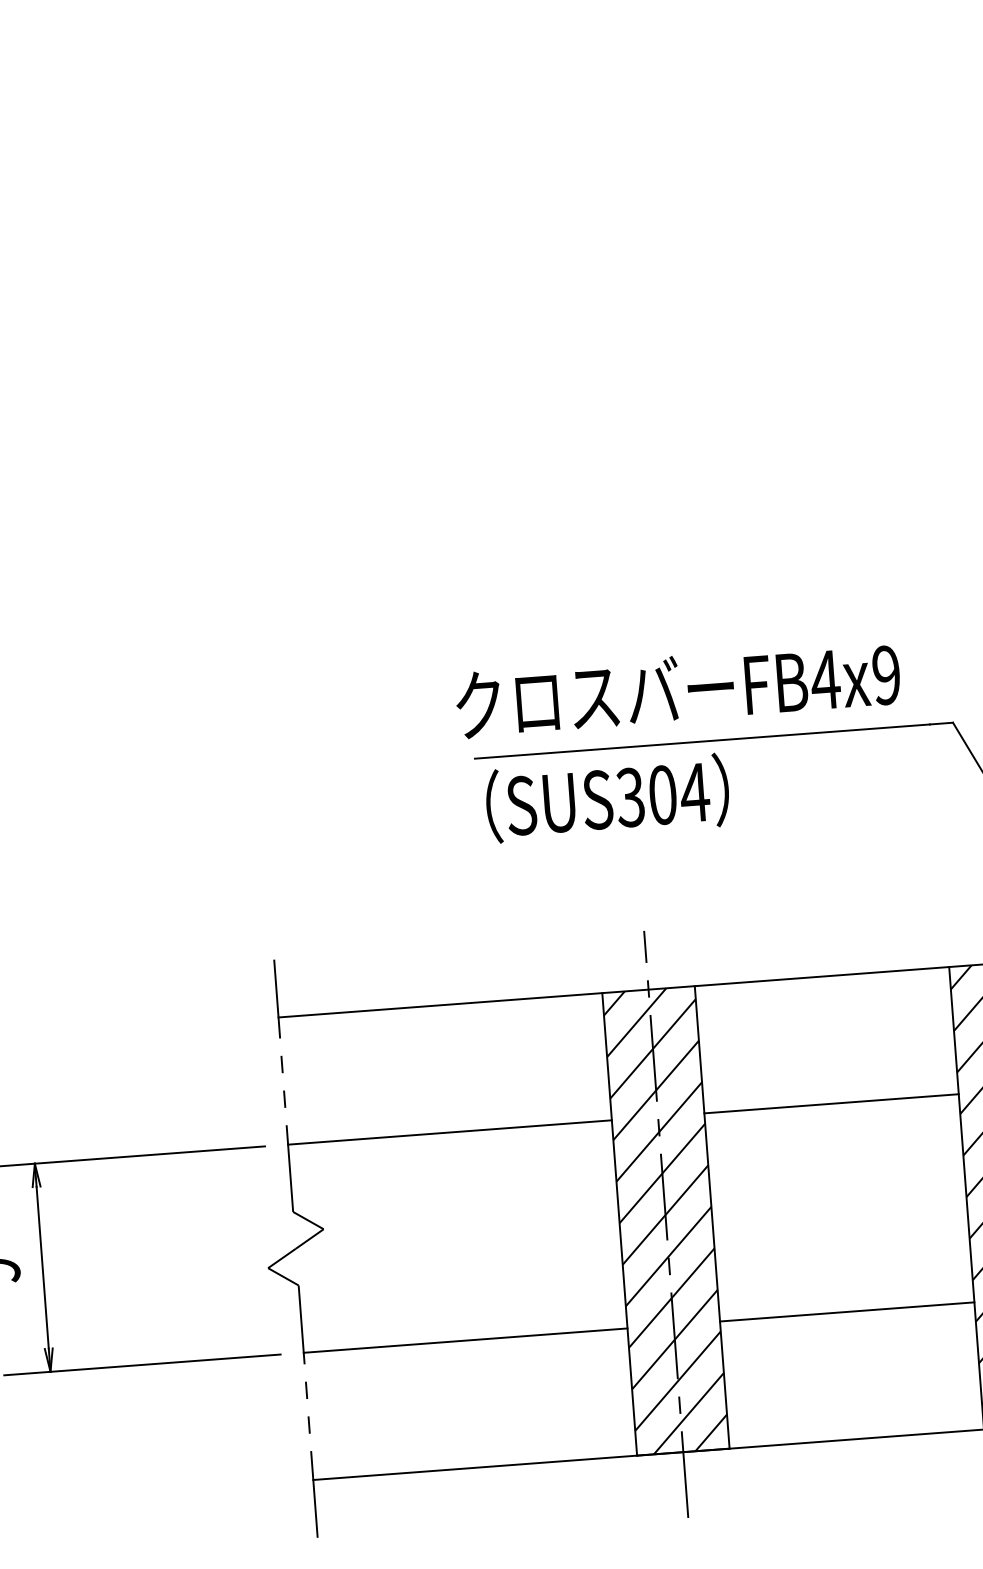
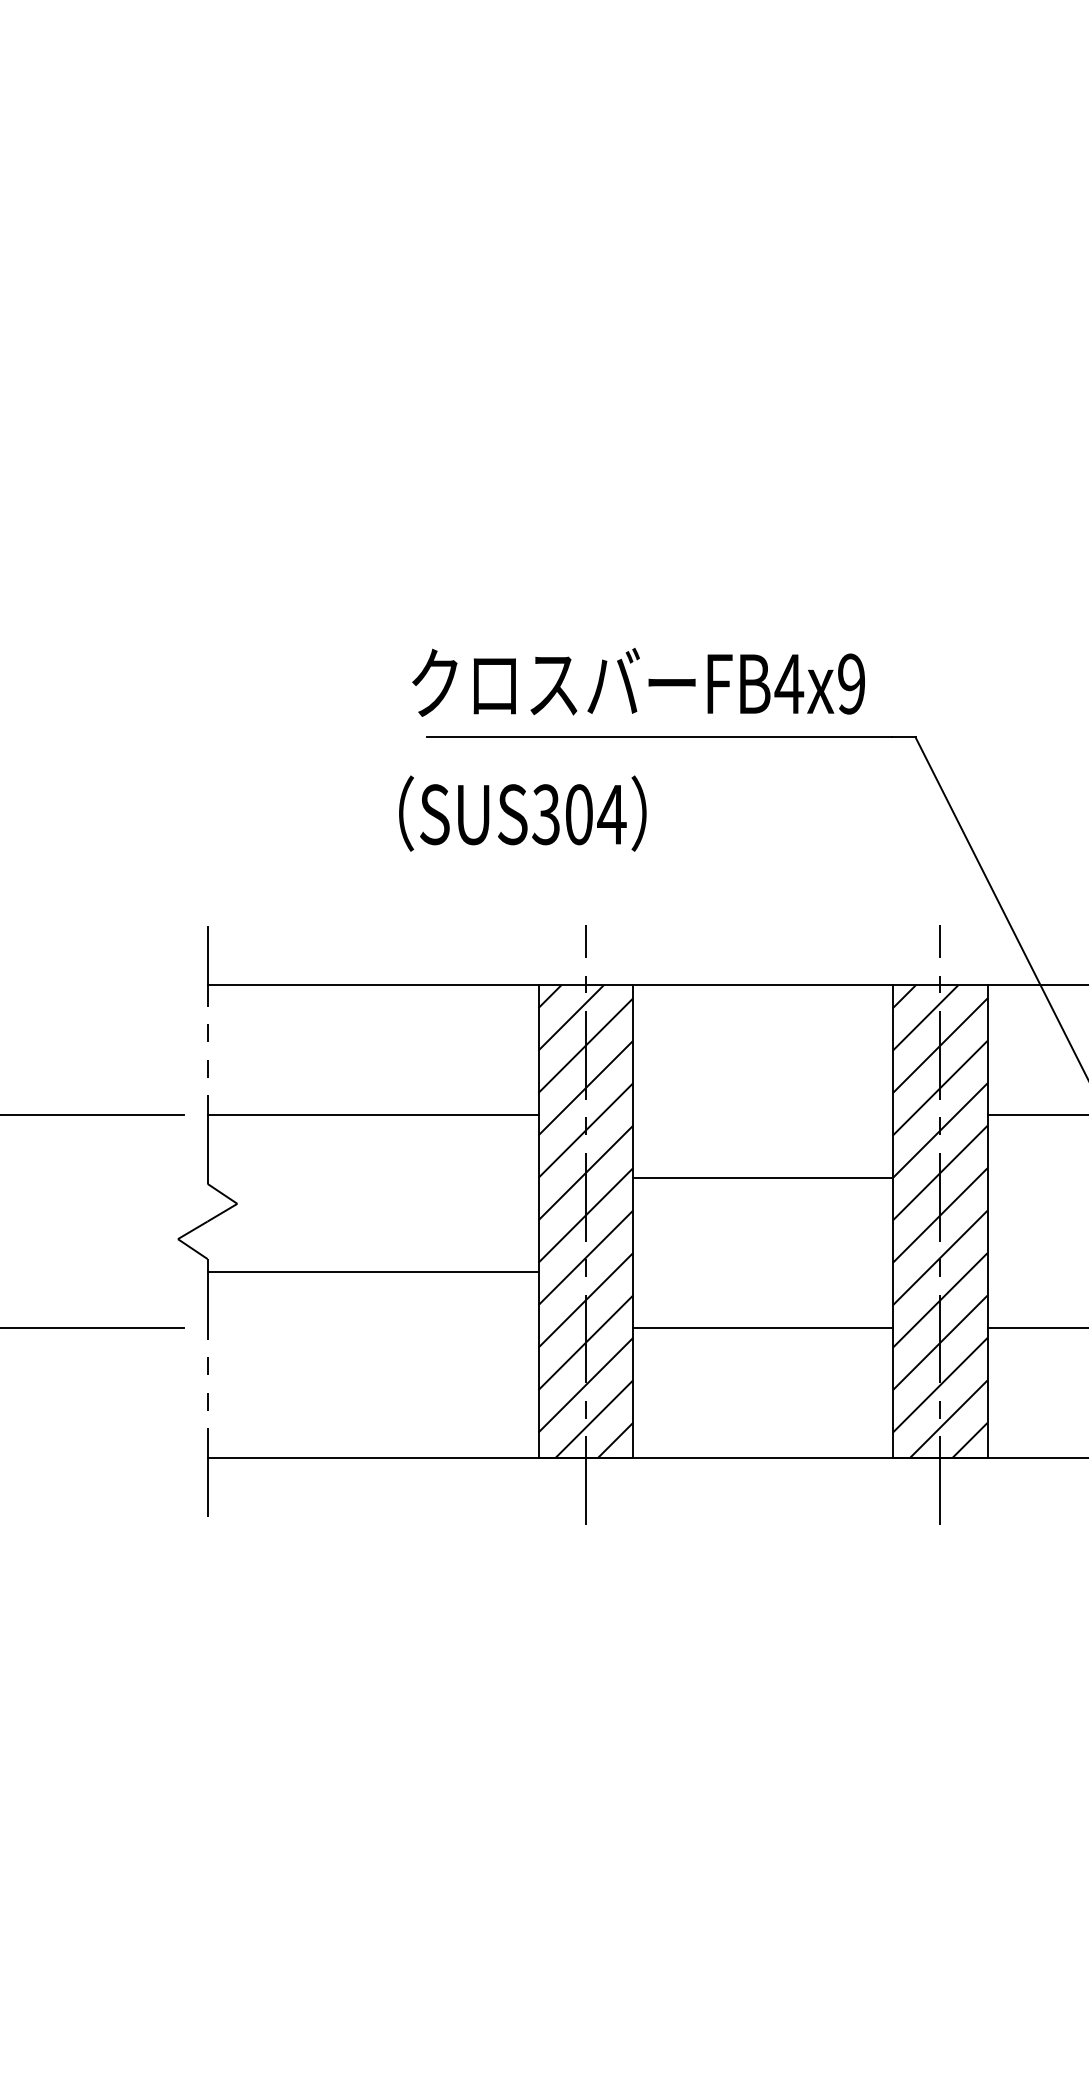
text: (607, 798) -> (522, 813), moved
line: (831, 1104) -> (762, 1178), moved
line: (465, 1340) -> (372, 1271), moved

